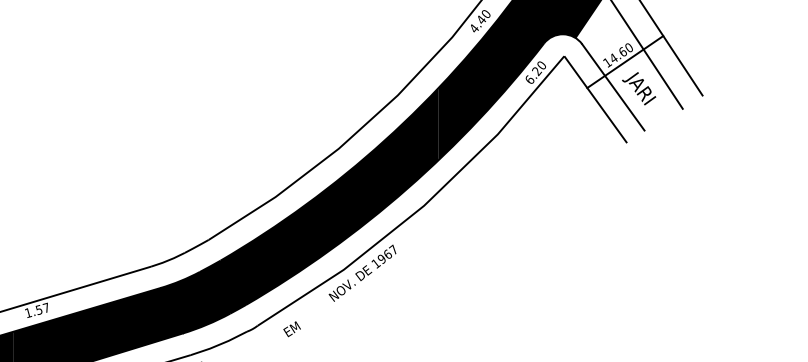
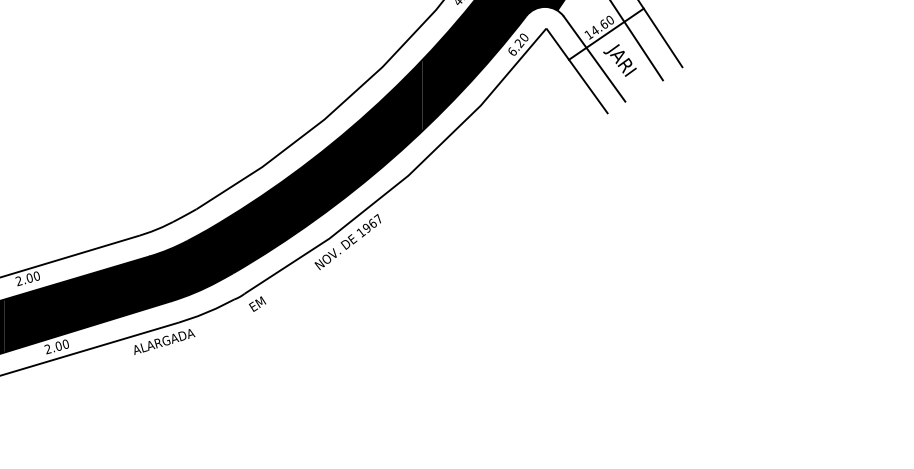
text: (36, 310) -> (27, 278), 1.57 -> 2.00
text: (292, 328) -> (257, 303), moved

